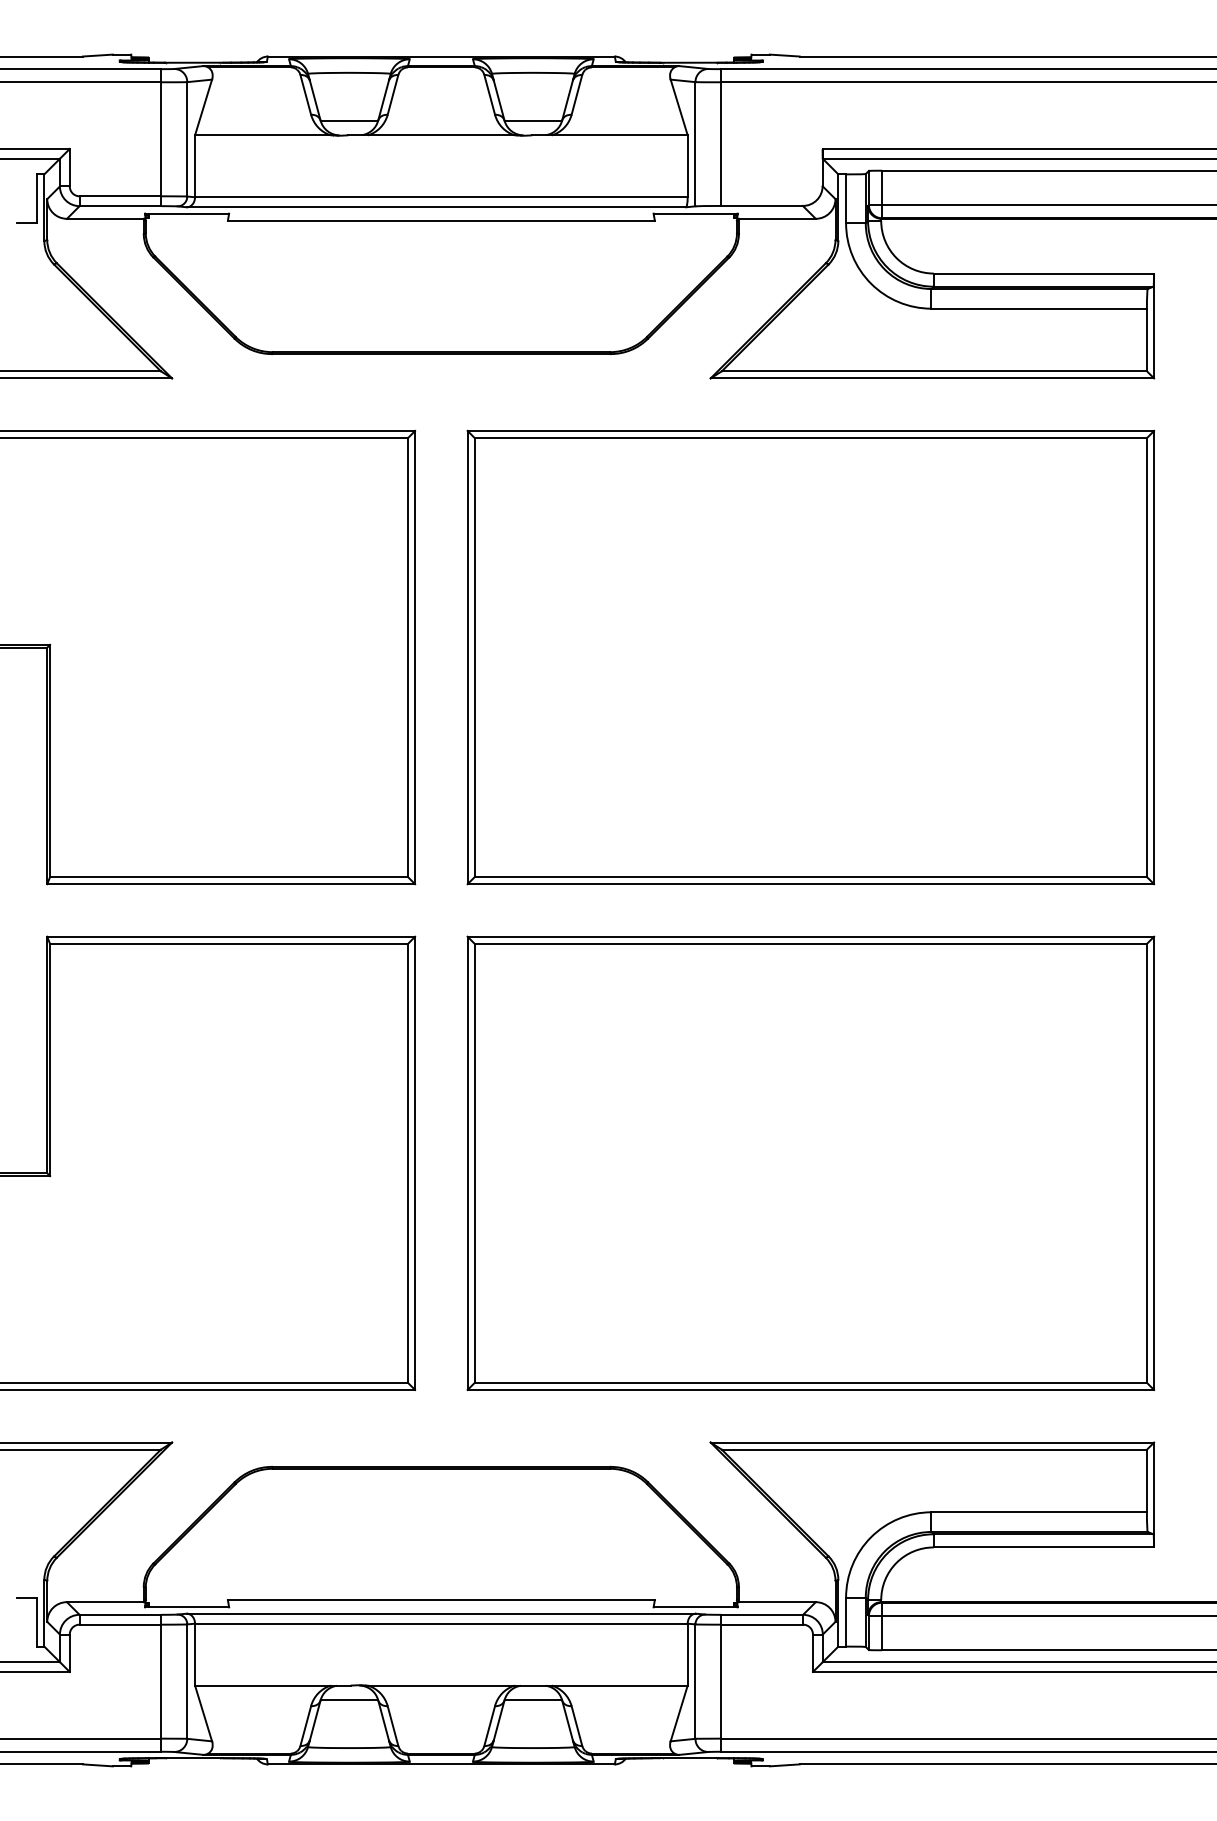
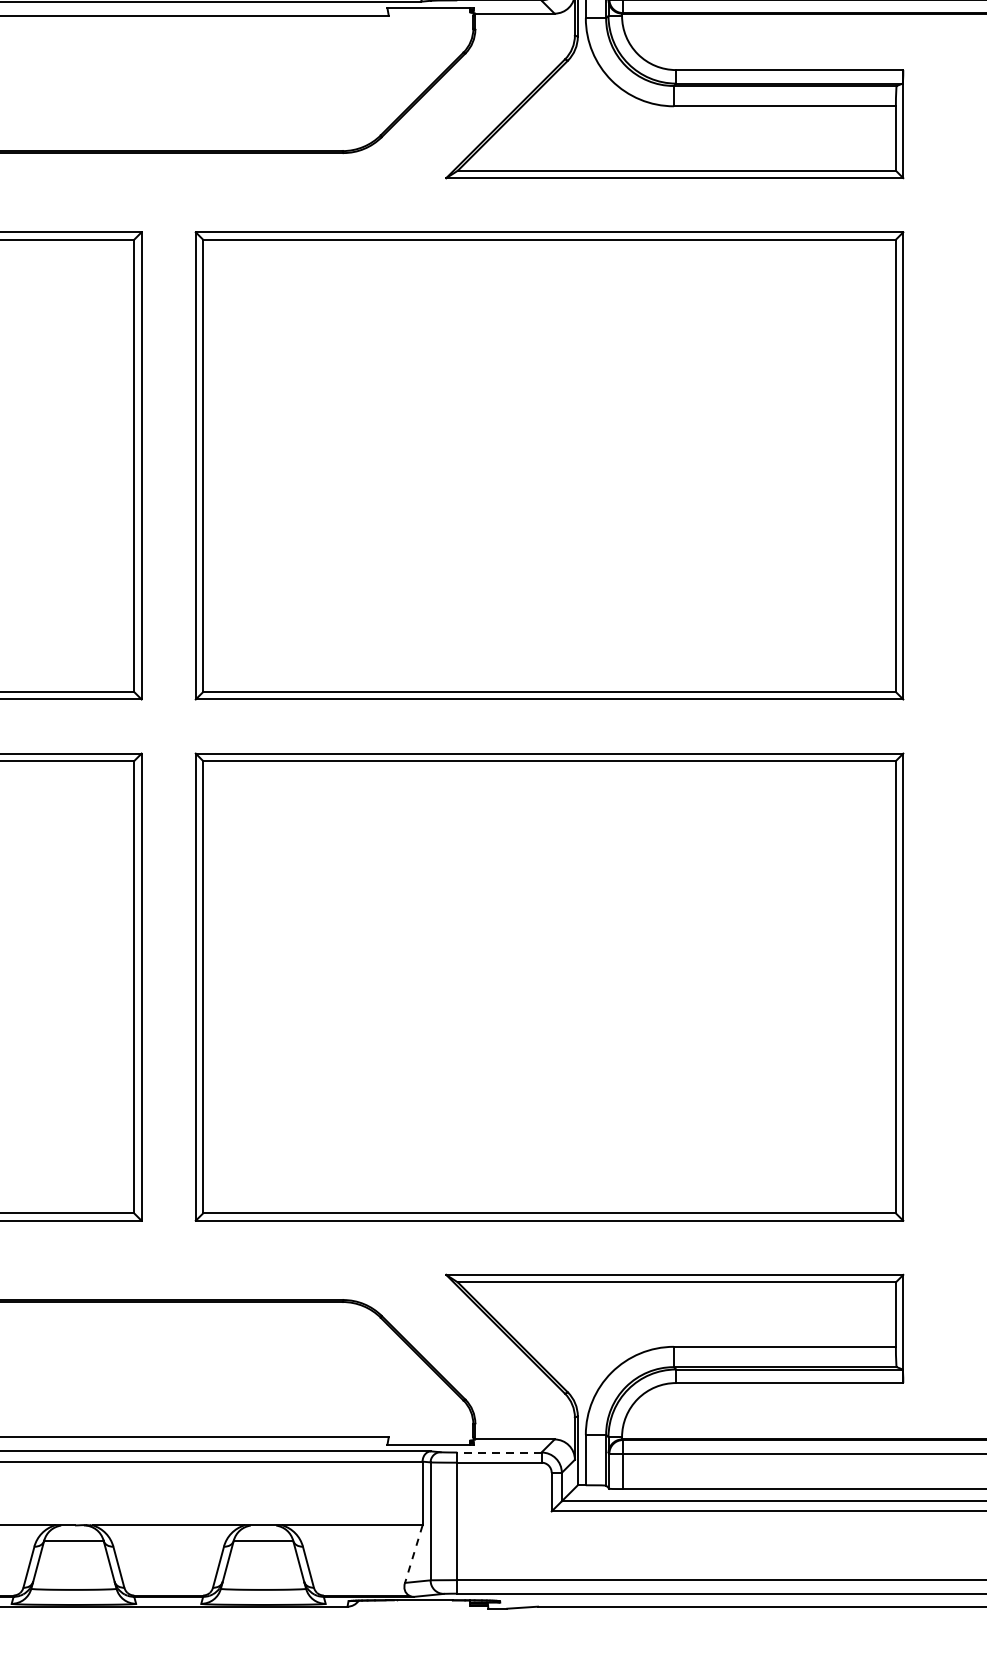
line: (762, 1614) -> (499, 1452), solid -> dashed
line: (679, 1713) -> (414, 1554), solid -> dashed

